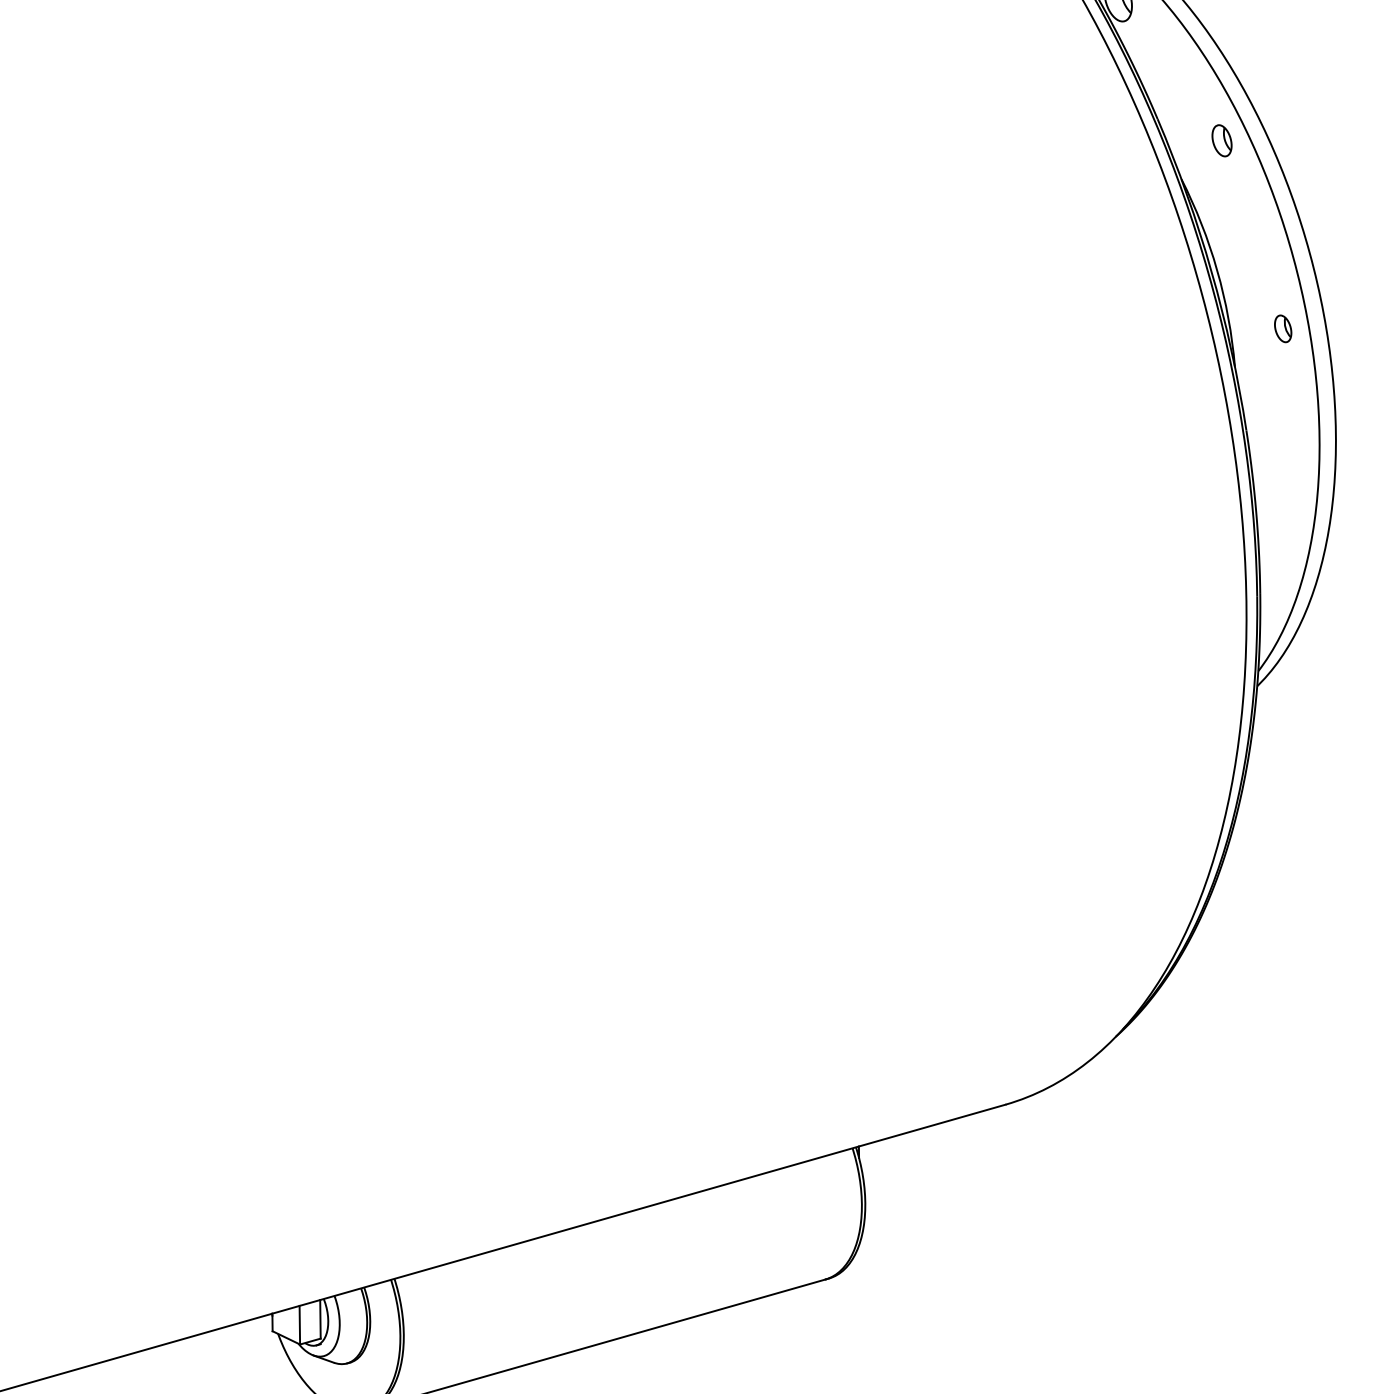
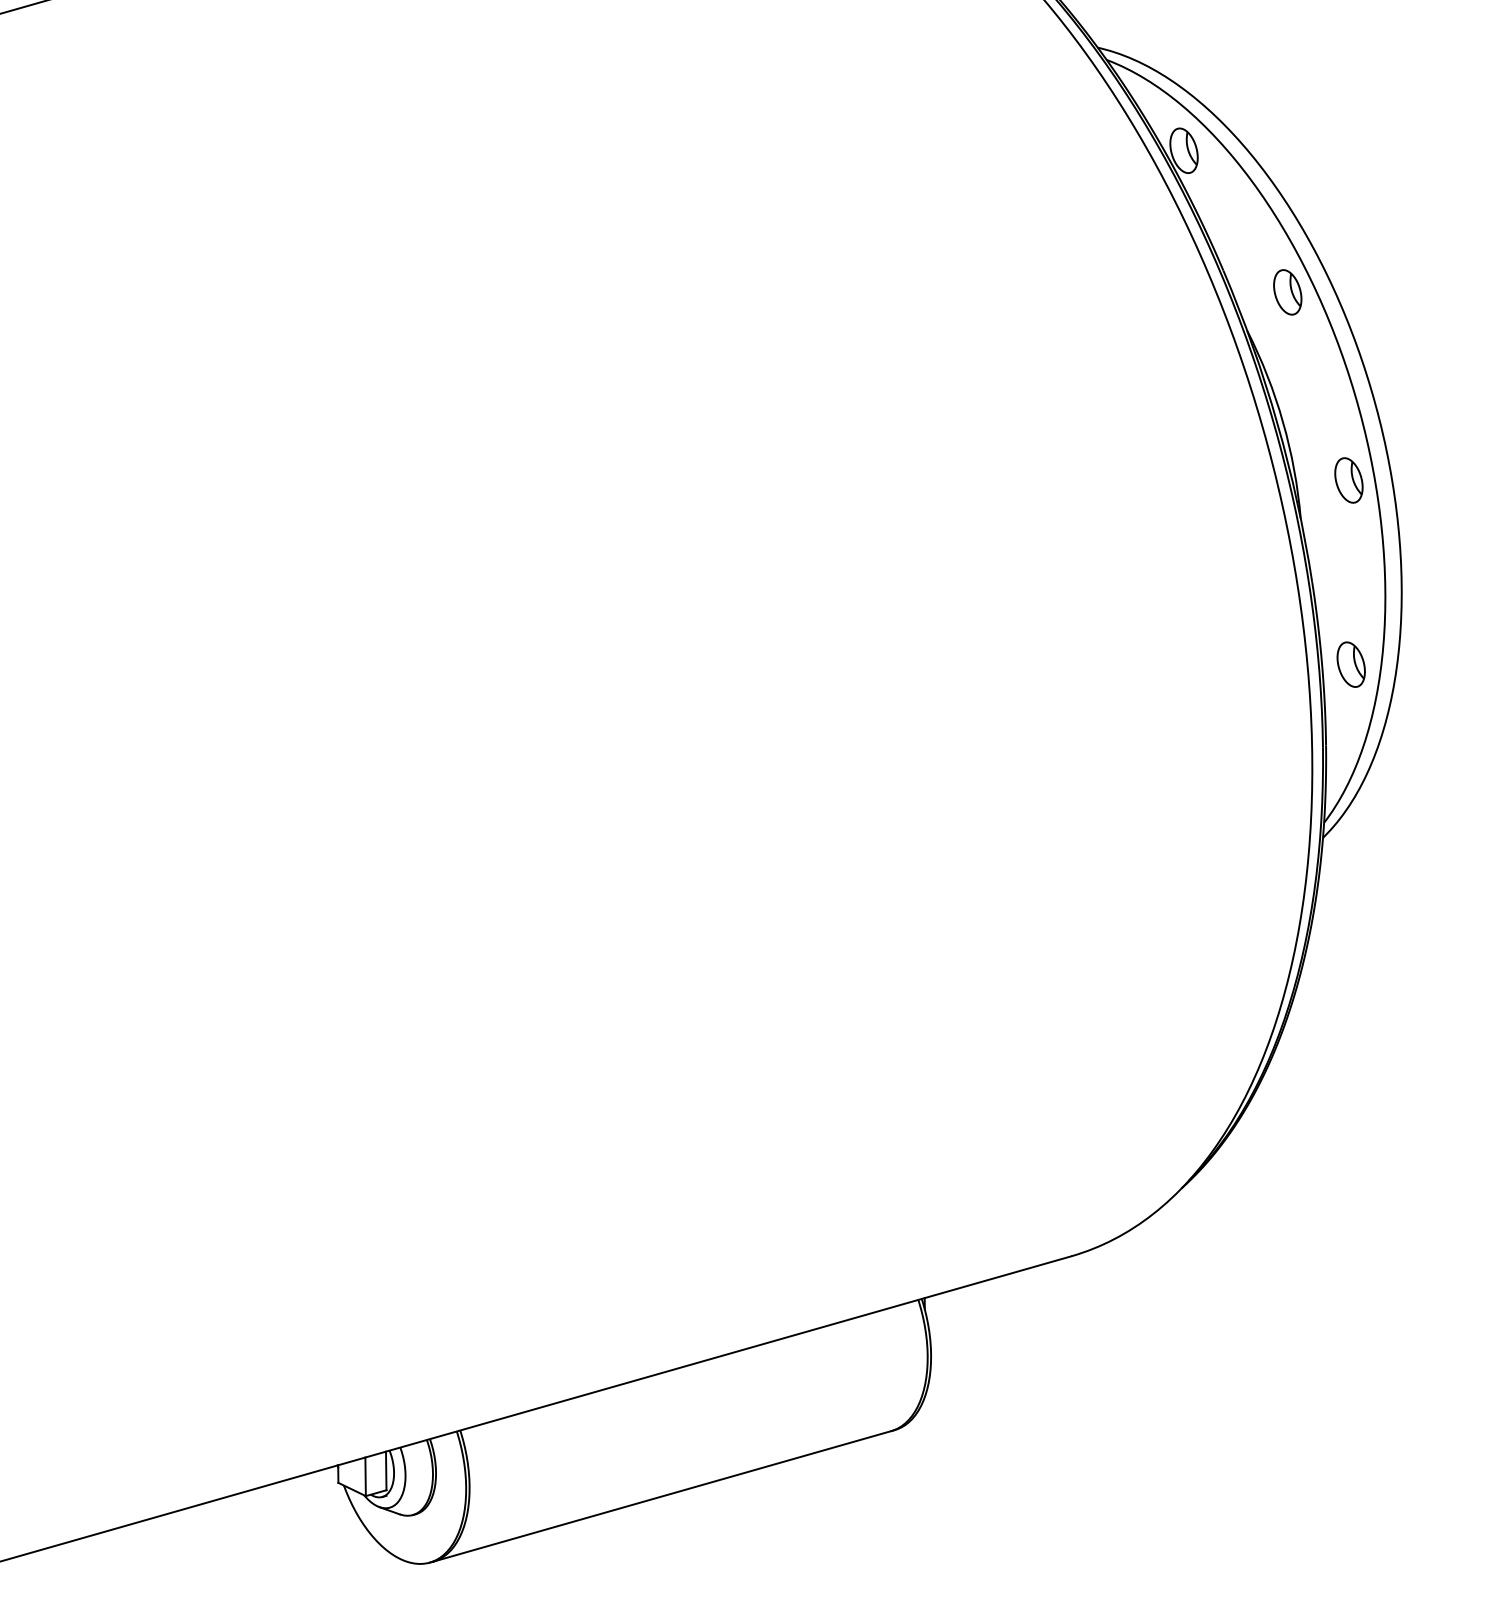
part: (1221, 140) -> (1287, 292), size x1.43
part: (1282, 328) -> (1348, 480), size x1.67
part: (1284, 512) -> (1350, 664), added

